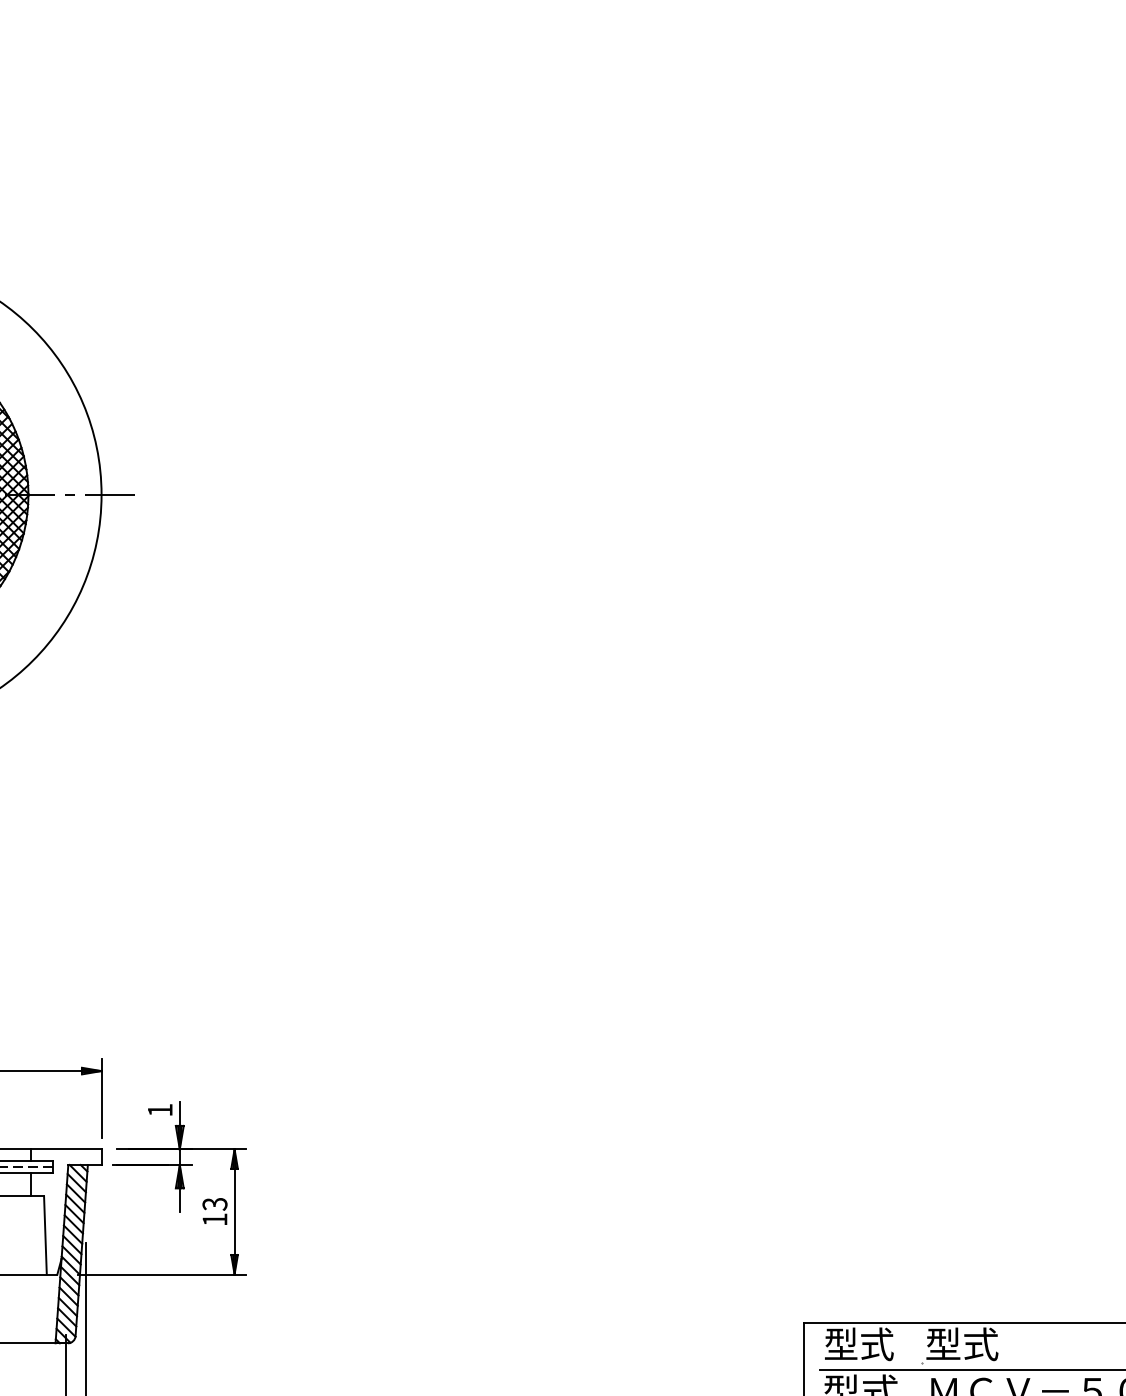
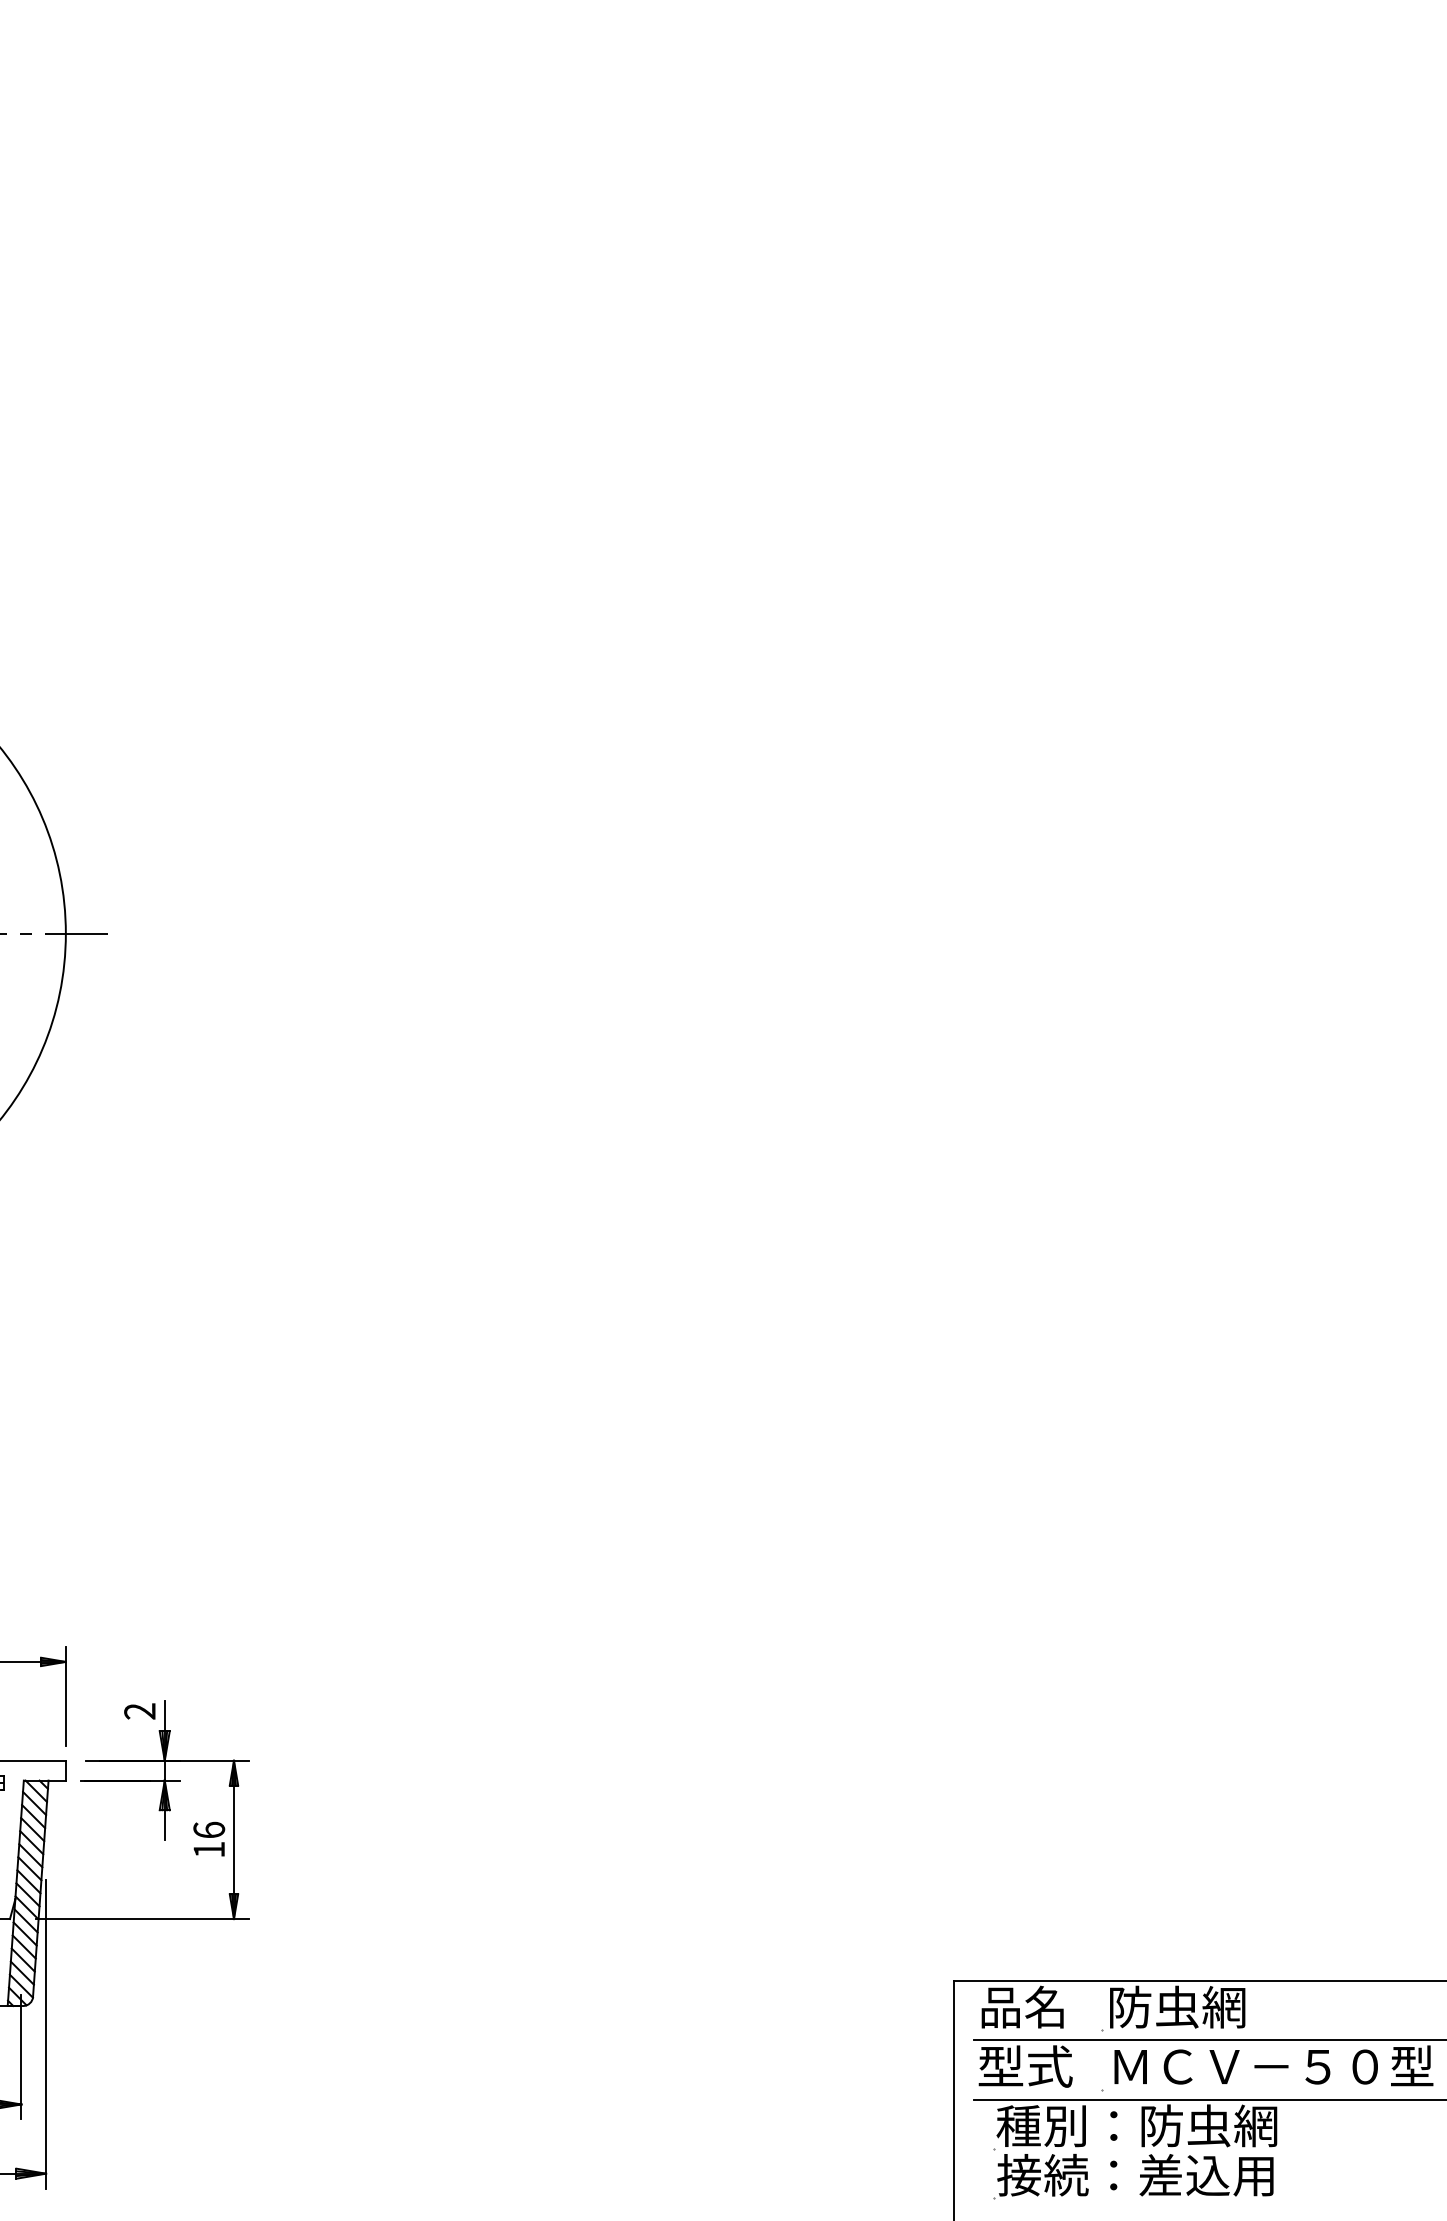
text: (159, 1110) -> (139, 1711), 1 -> 2
text: (215, 1203) -> (209, 1829), 13 -> 16
text: (859, 1343) -> (1023, 2006), 型式 -> 品名
text: (980, 1343) -> (1176, 2006), 型式 -> 防虫網

